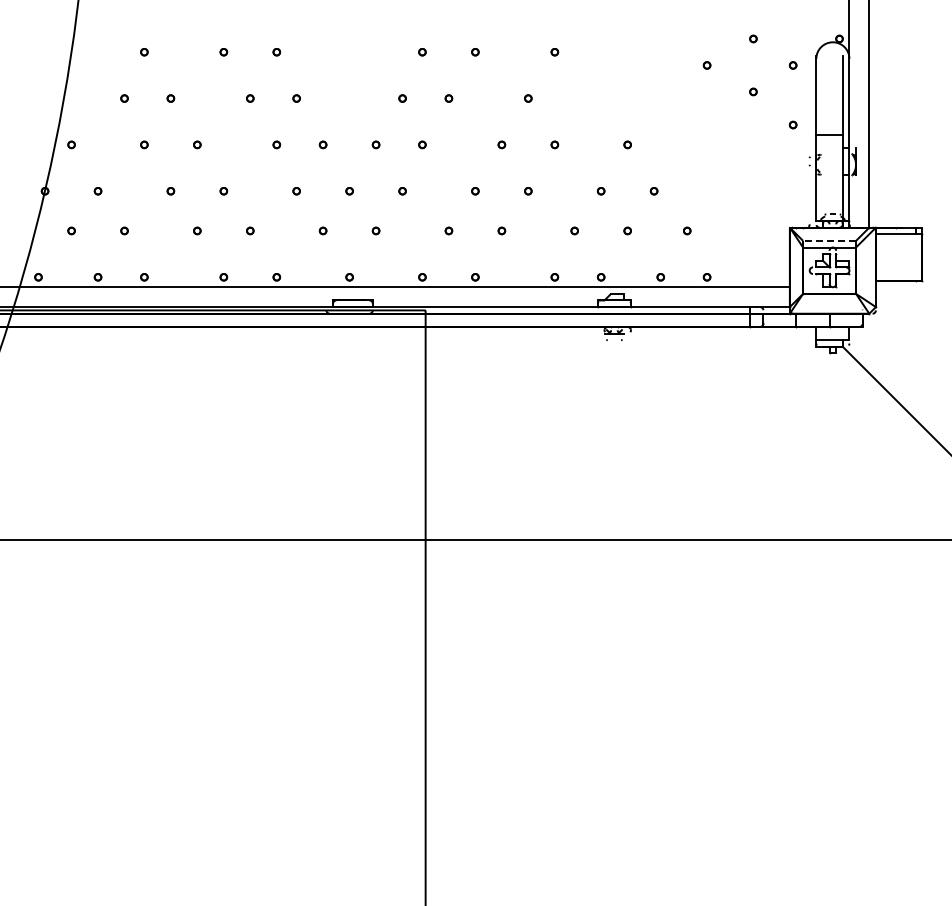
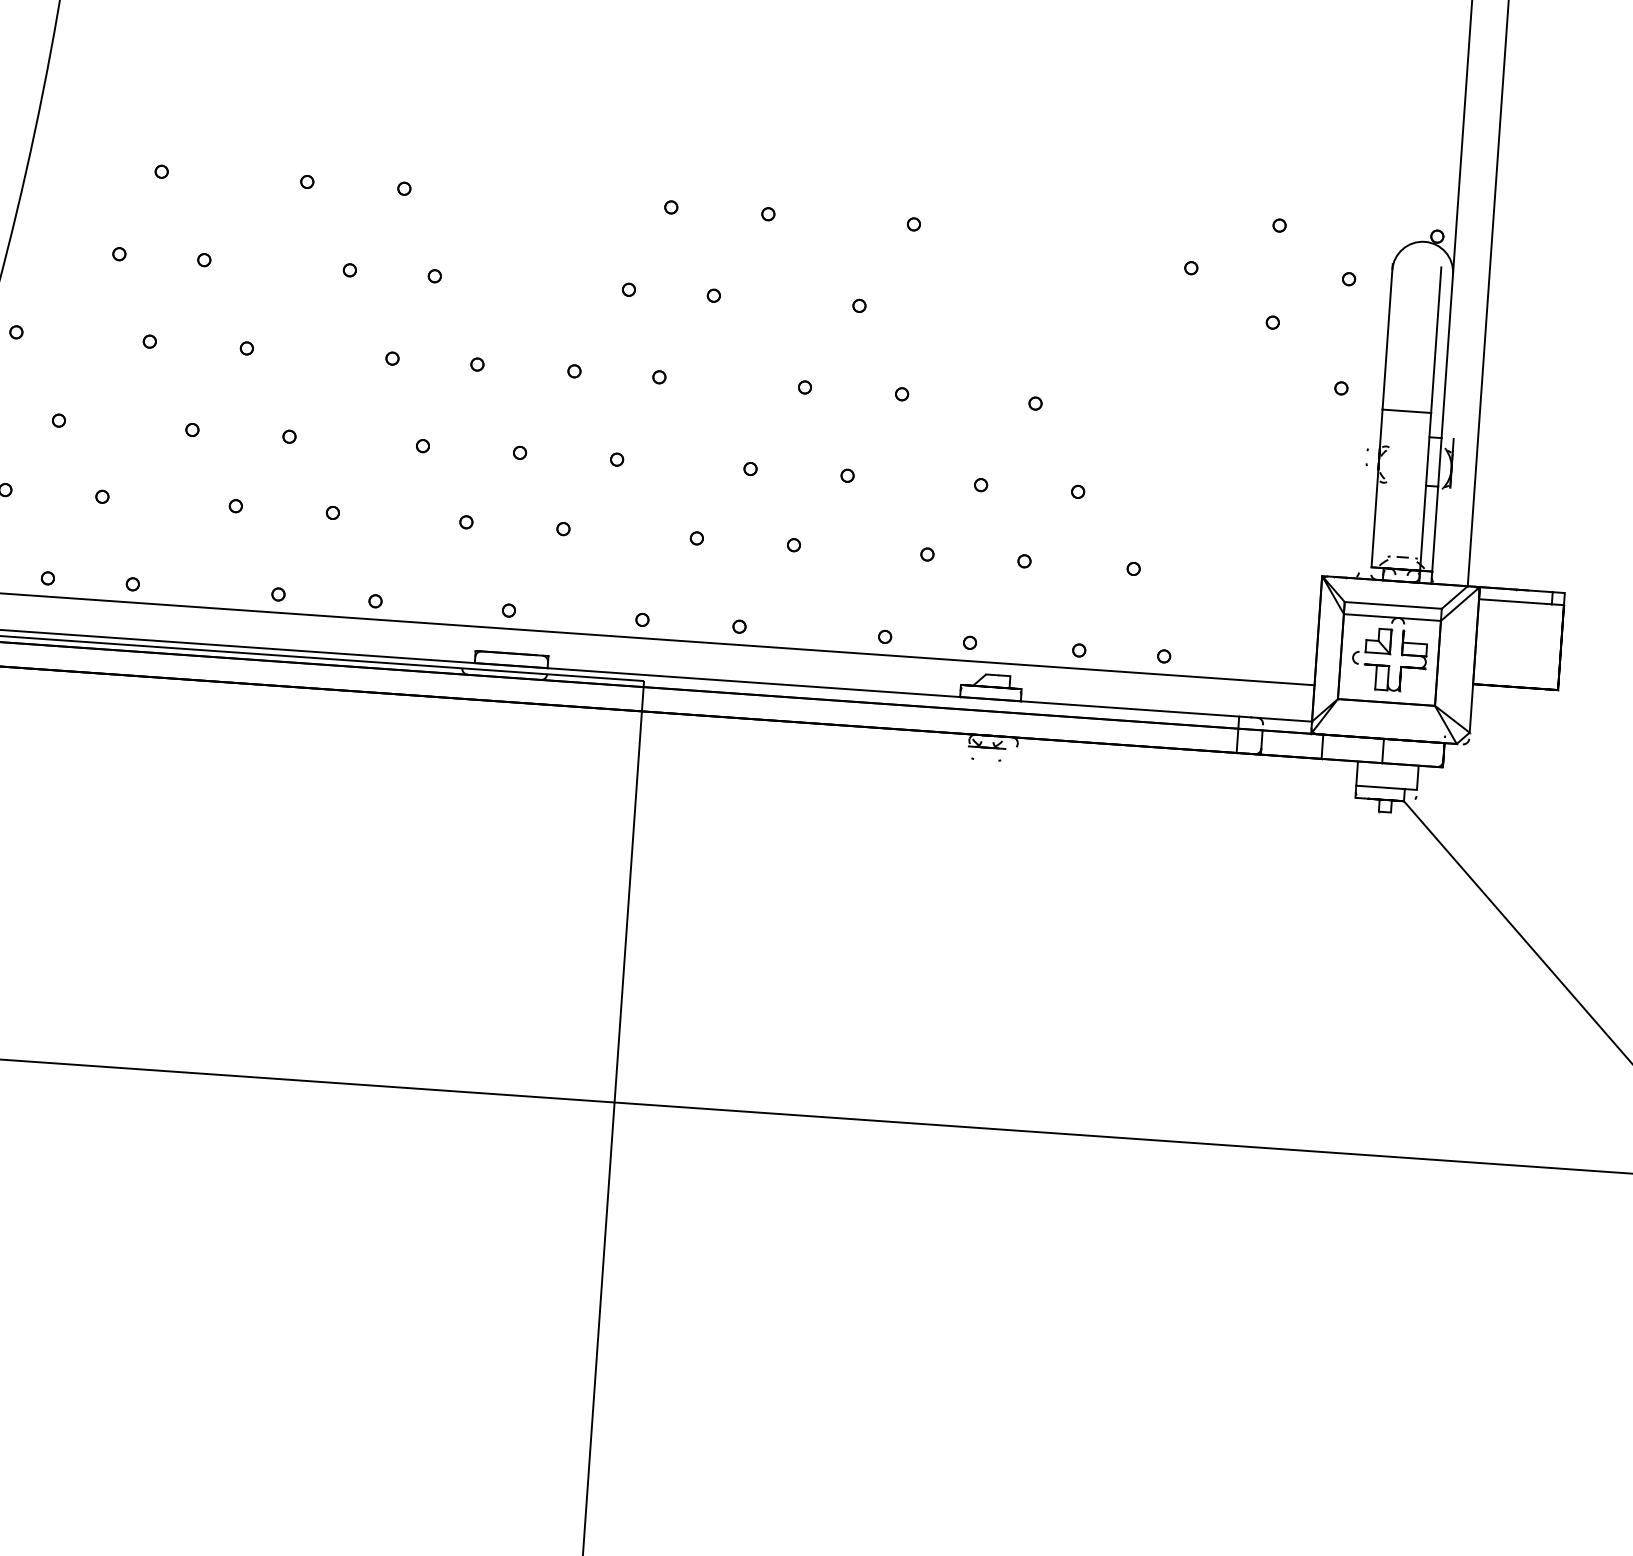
line: (829, 240) -> (1393, 604), dashed -> solid

